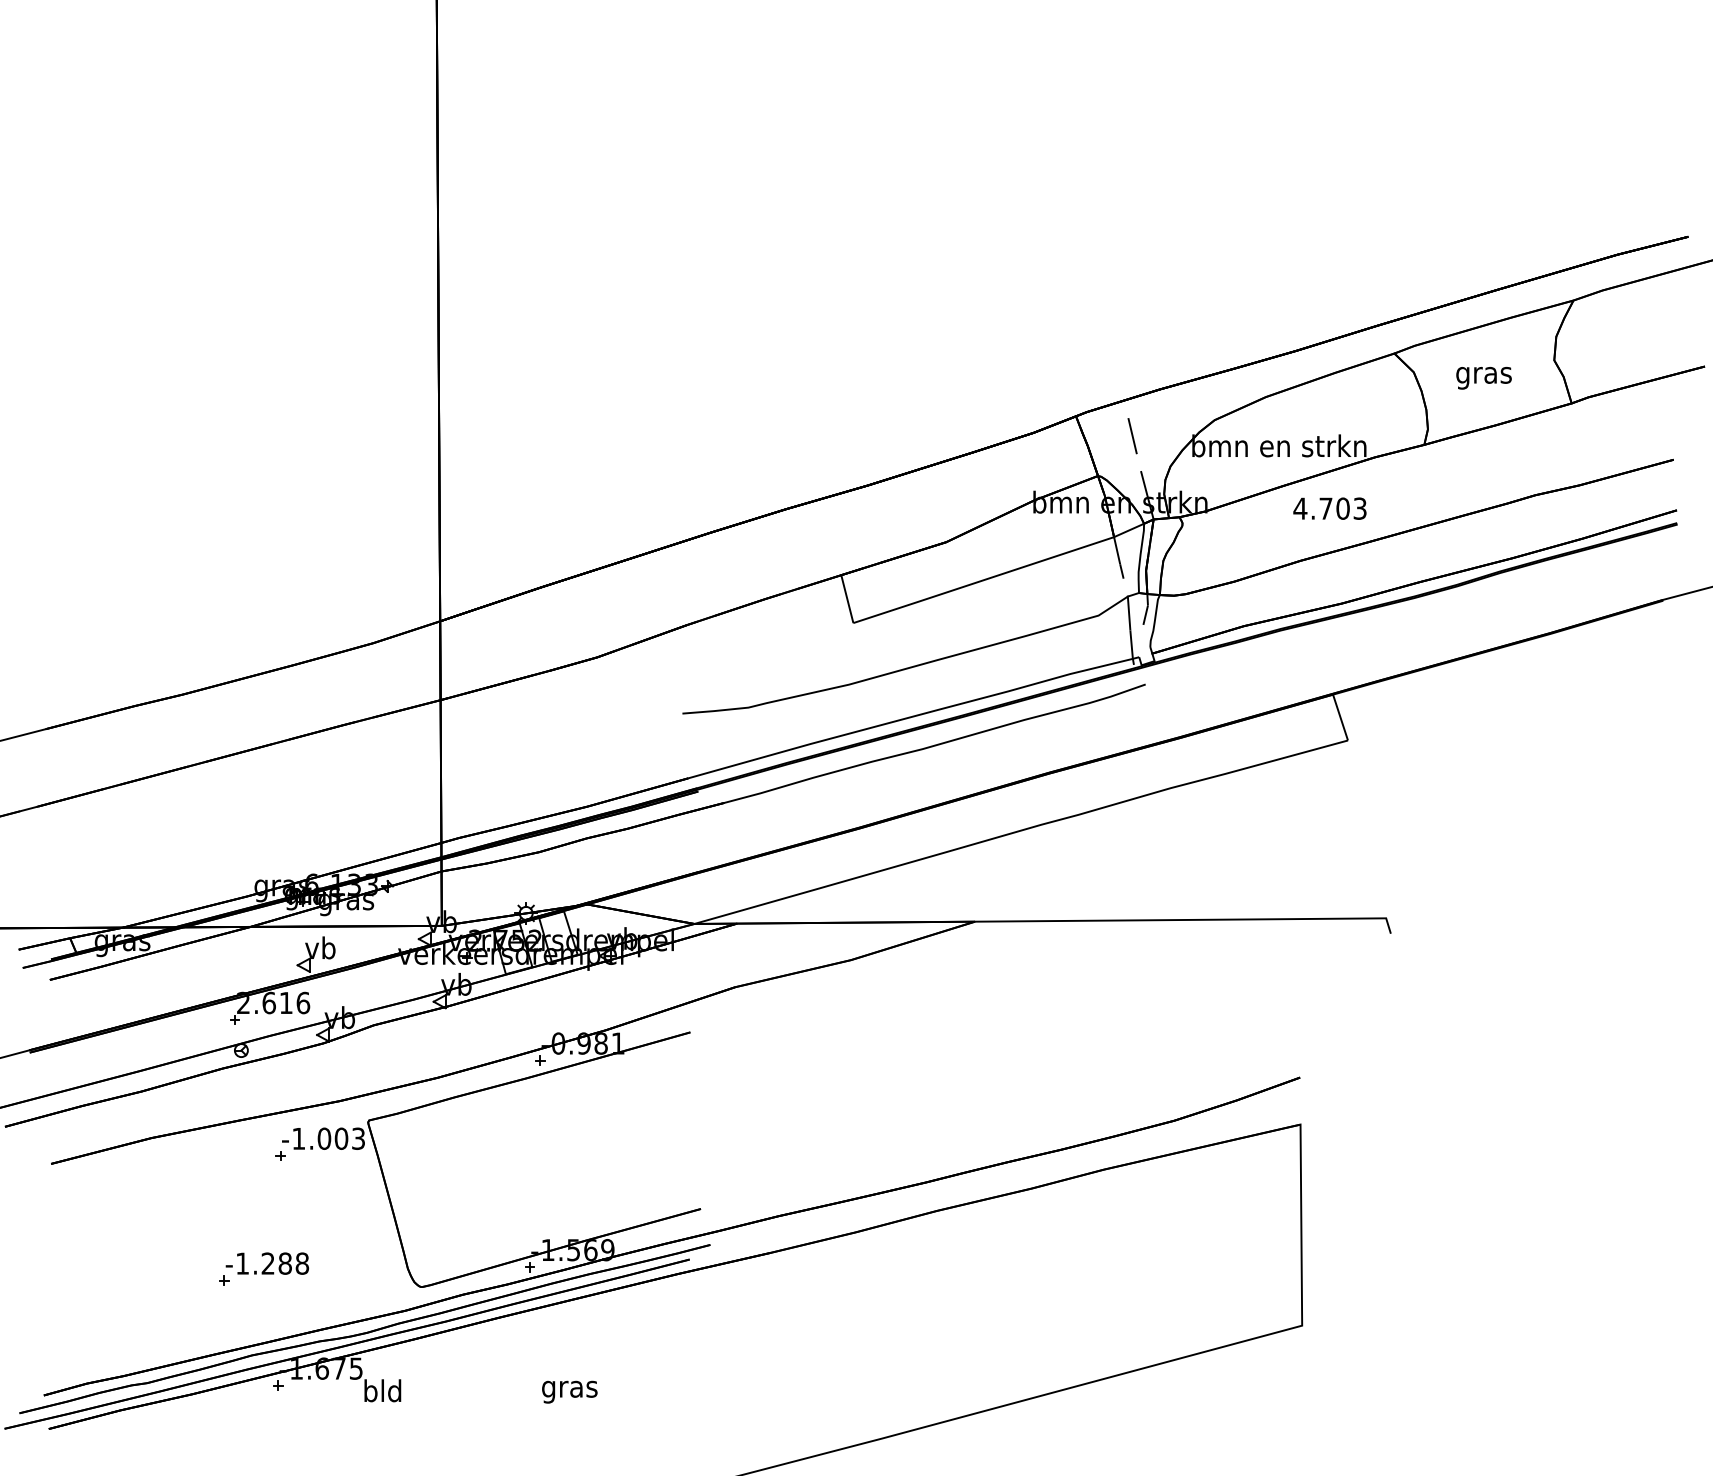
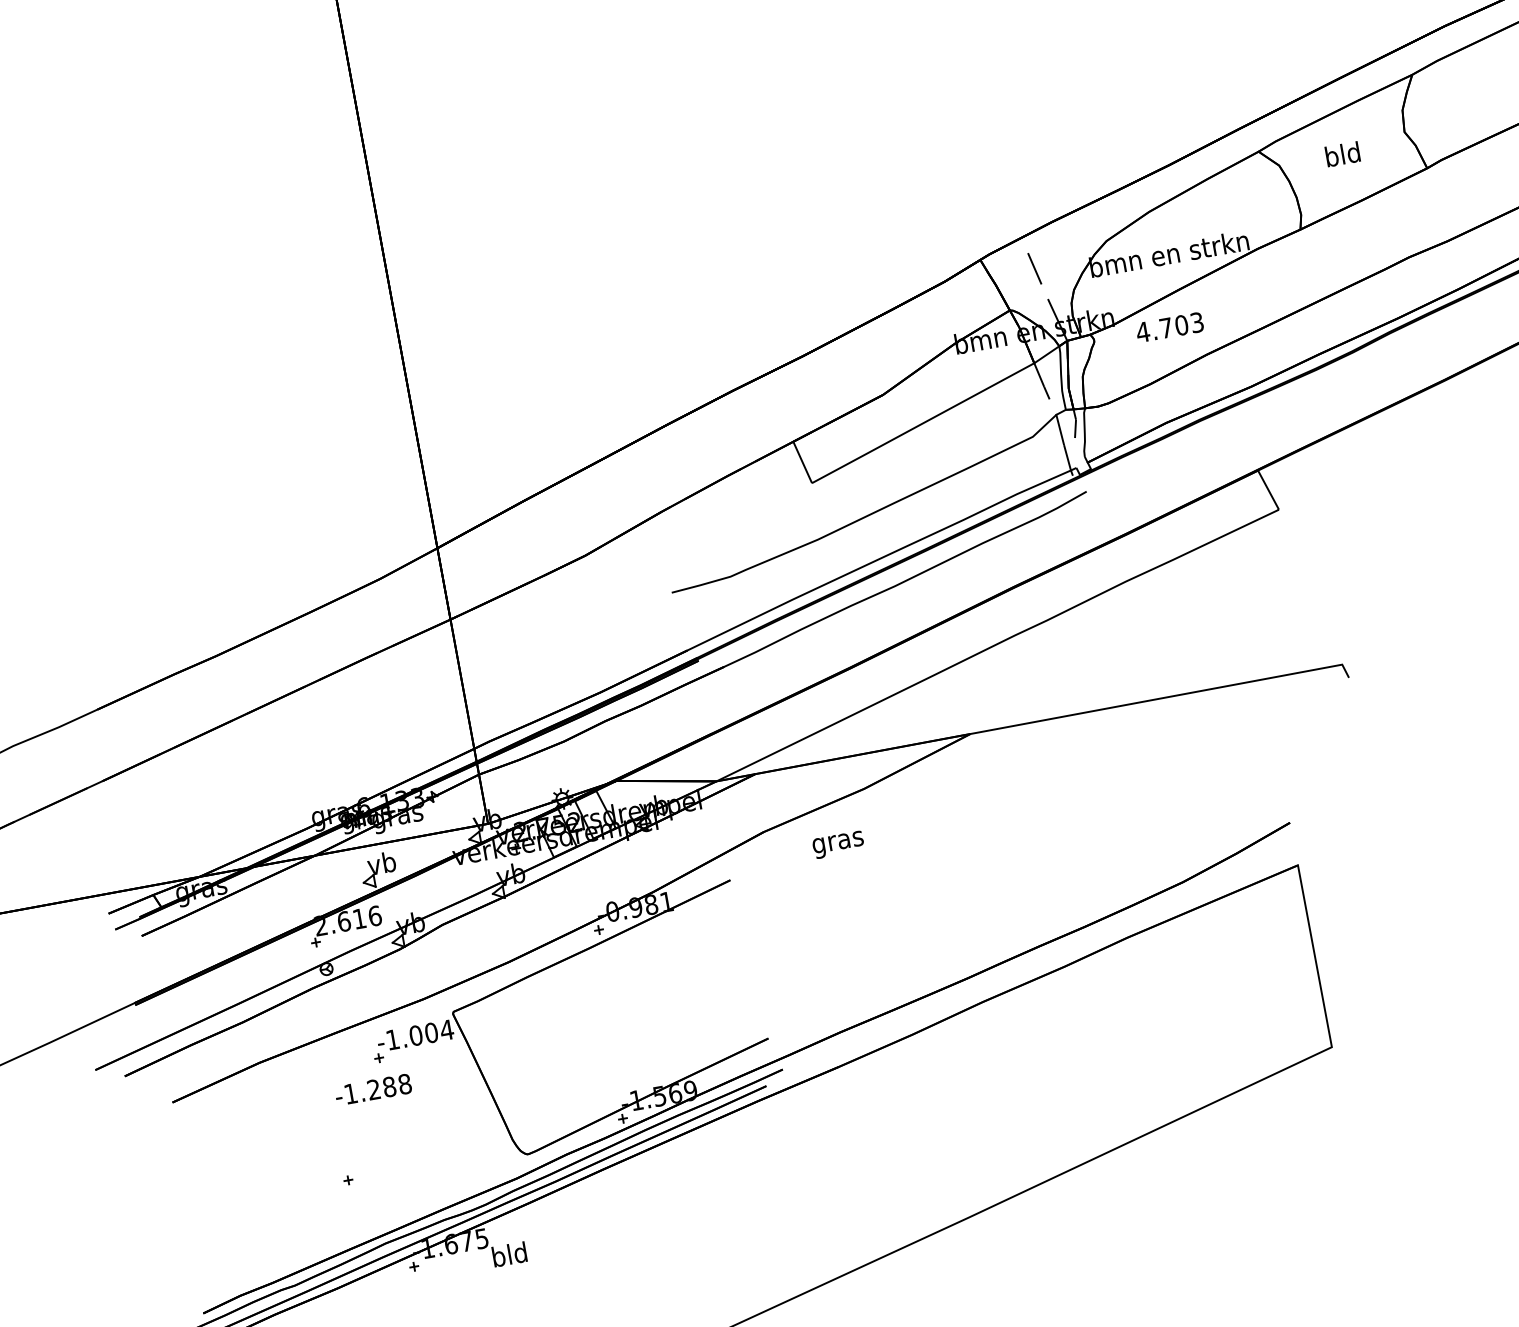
text: (1483, 375) -> (1342, 157), gras -> bld
text: (1329, 508) -> (1169, 327), moved
text: (358, 1138) -> (446, 1029), -1.003 -> -1.004
text: (267, 1263) -> (373, 1089), moved
text: (569, 1391) -> (838, 844), moved

